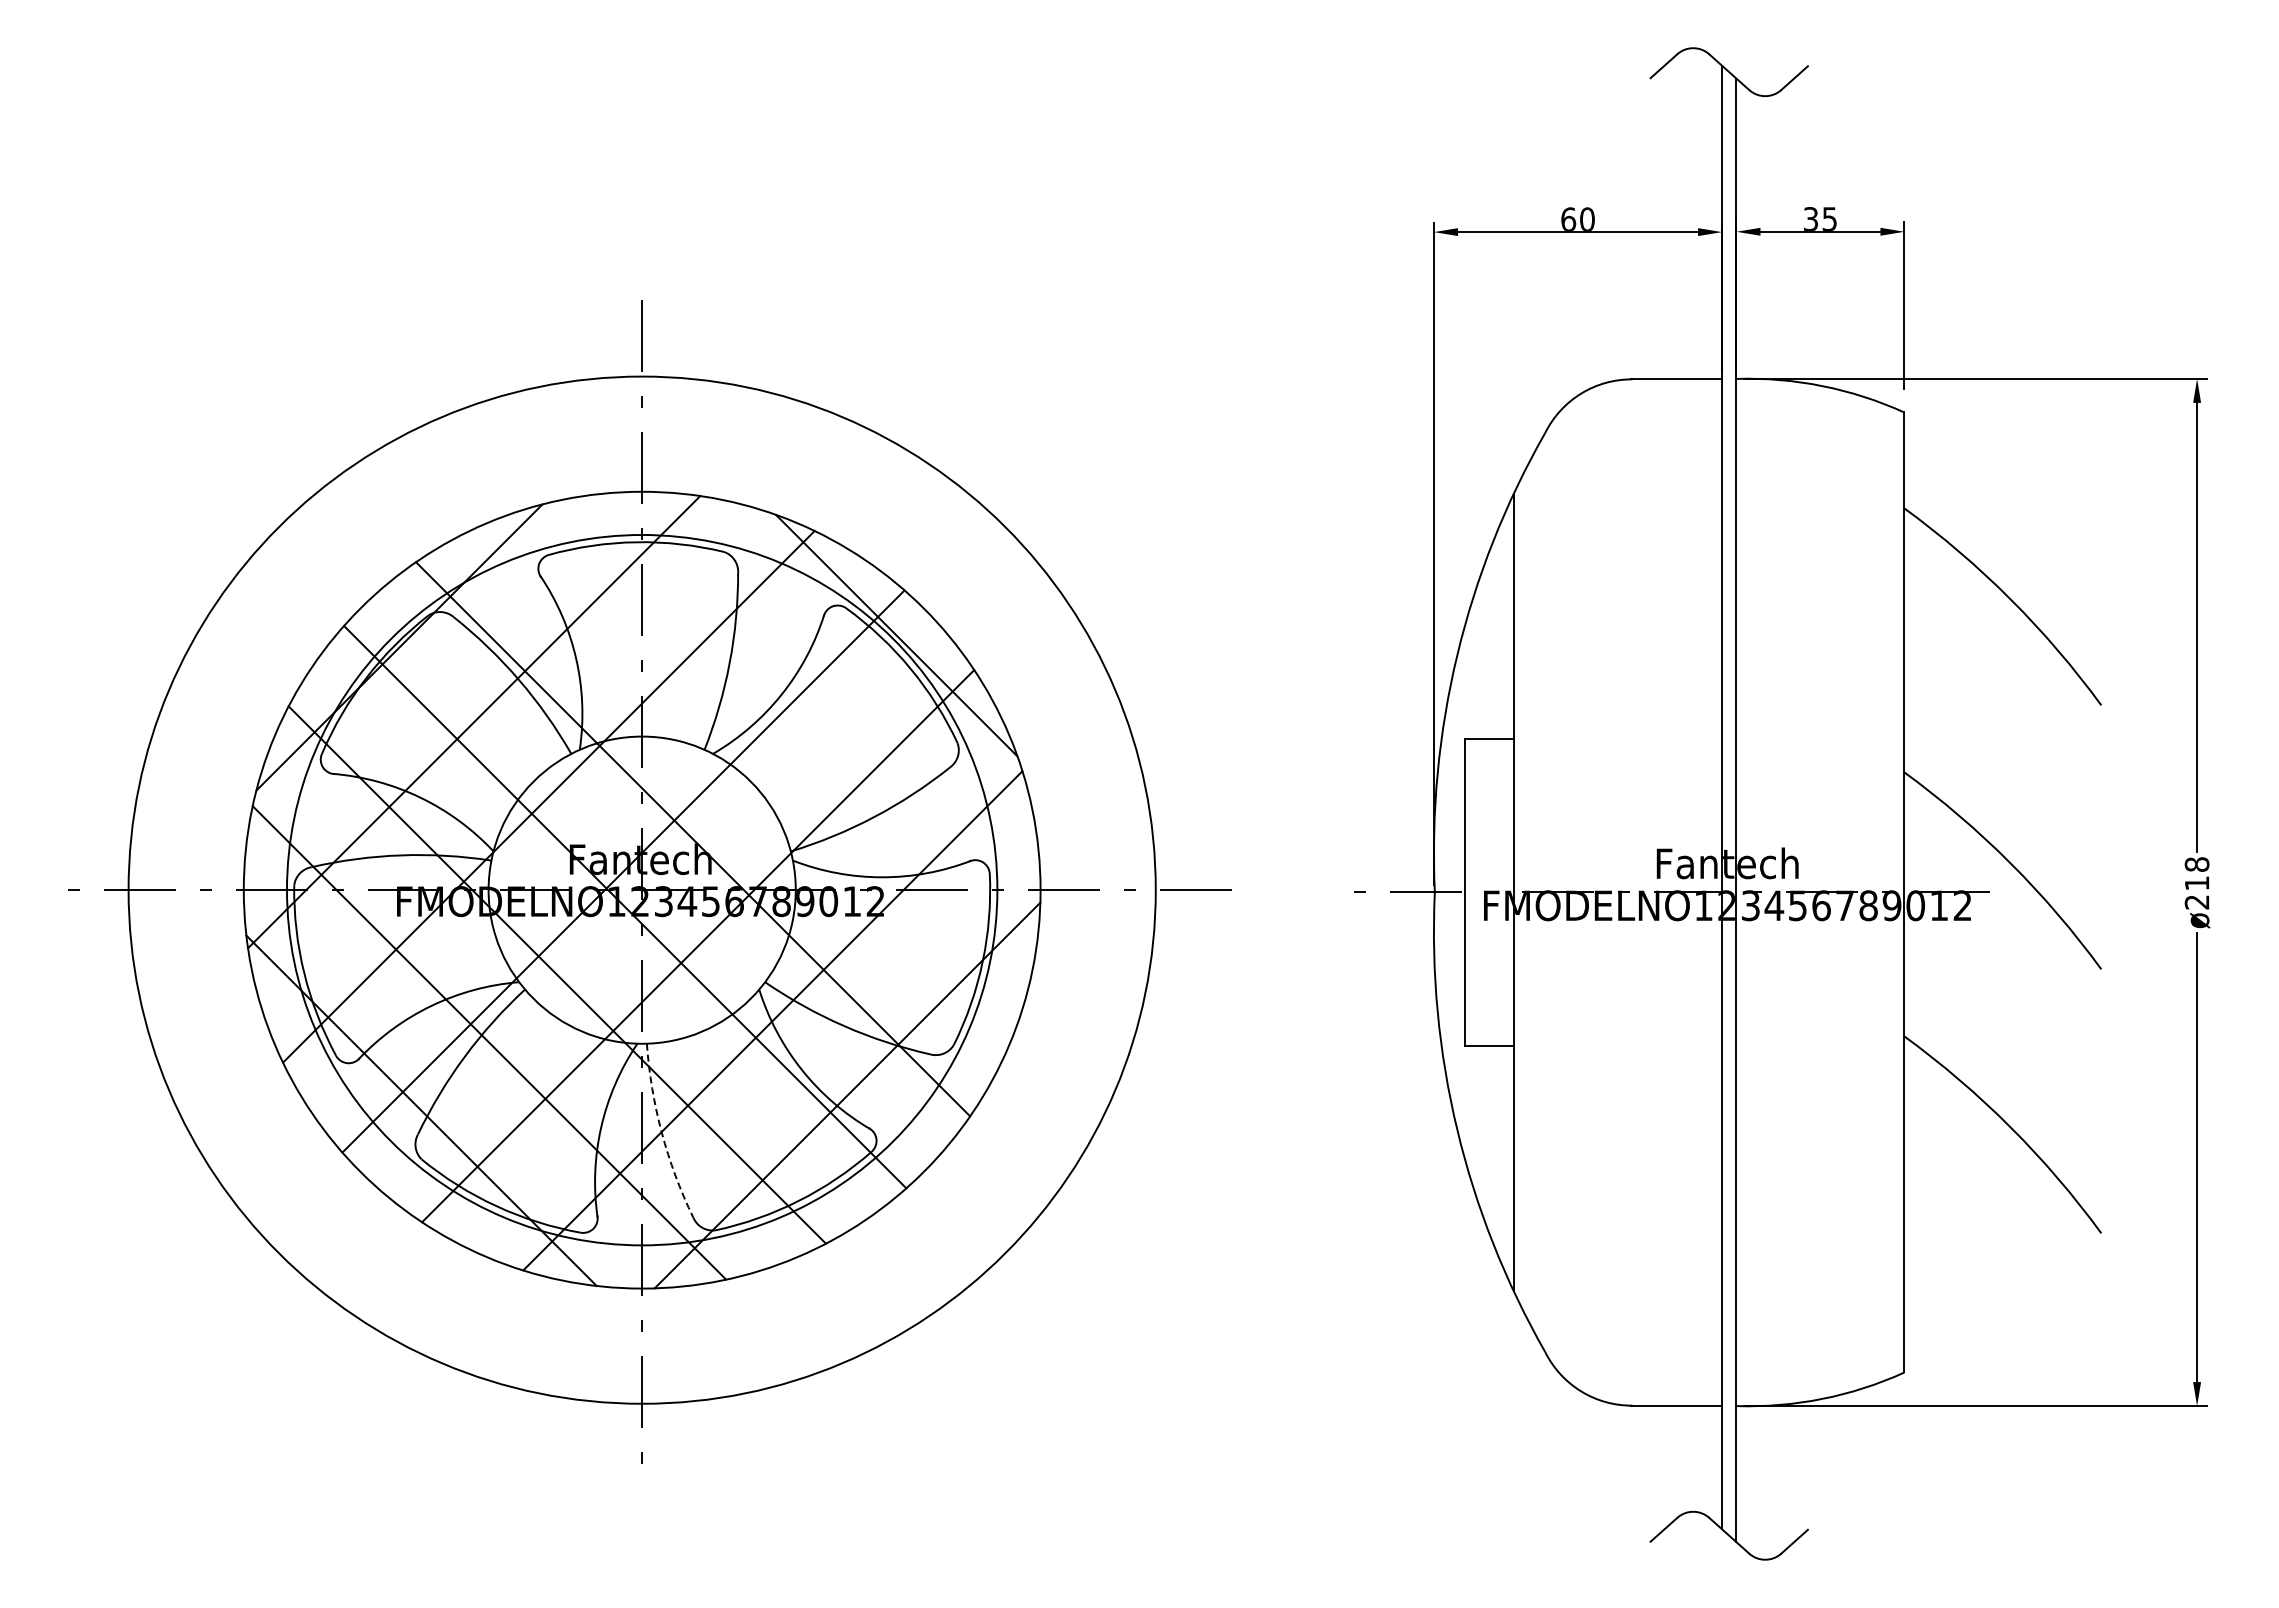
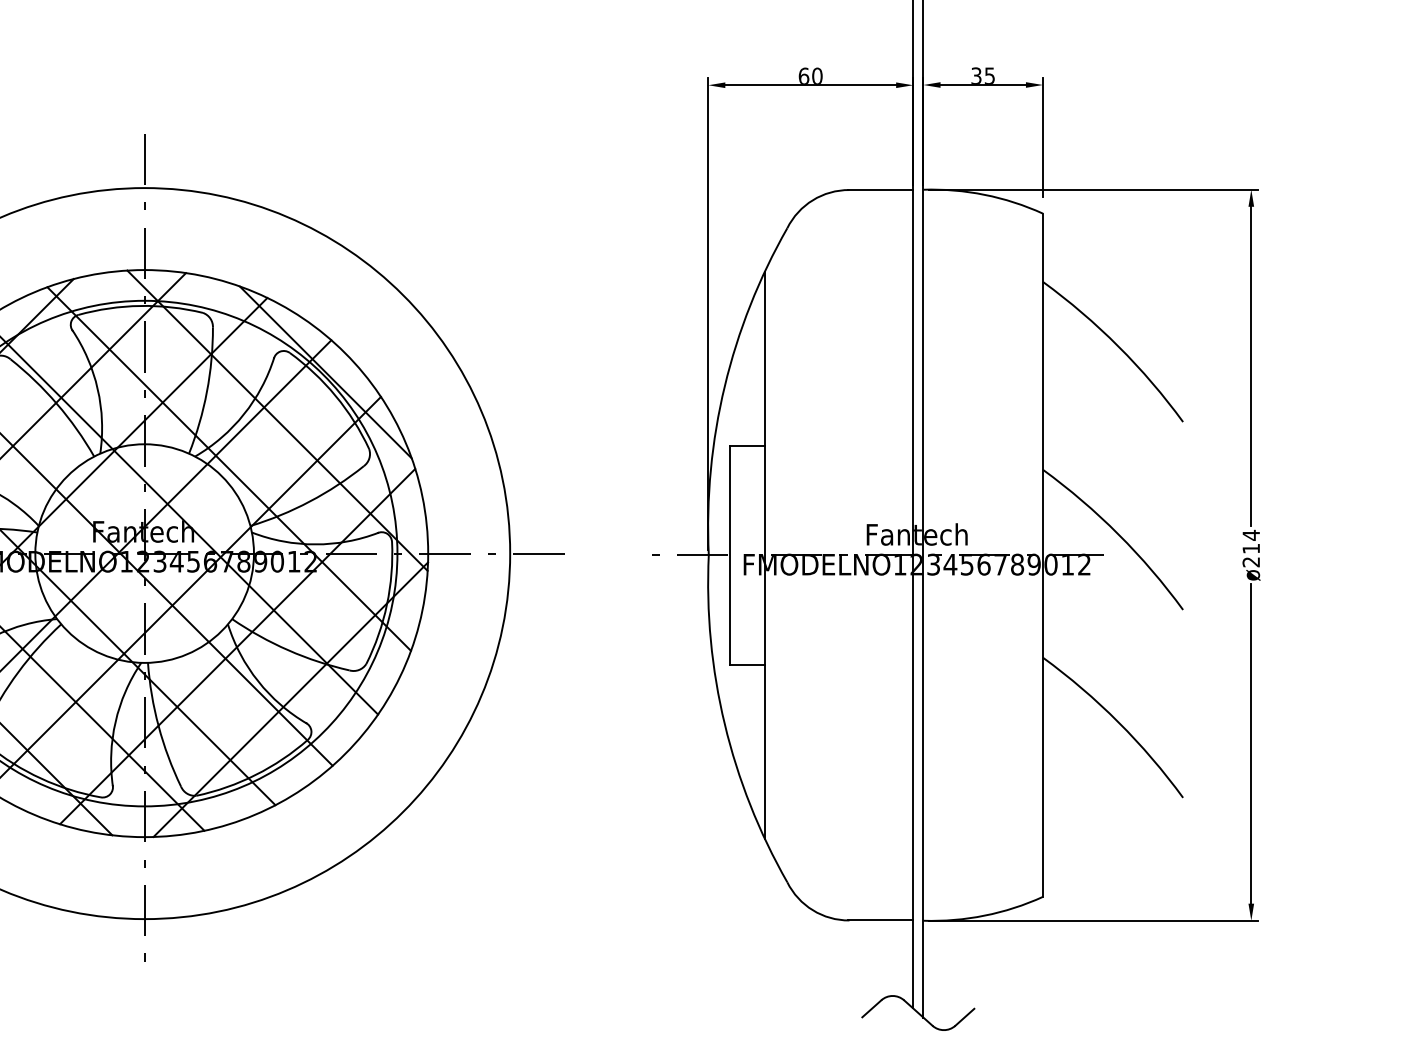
line: (828, 703) -> (277, 420), added
line: (760, 770) -> (228, 468), added
text: (2196, 864) -> (1250, 535), ø218 -> ø214
arc: (661, 1132) -> (158, 726), dashed -> solid

